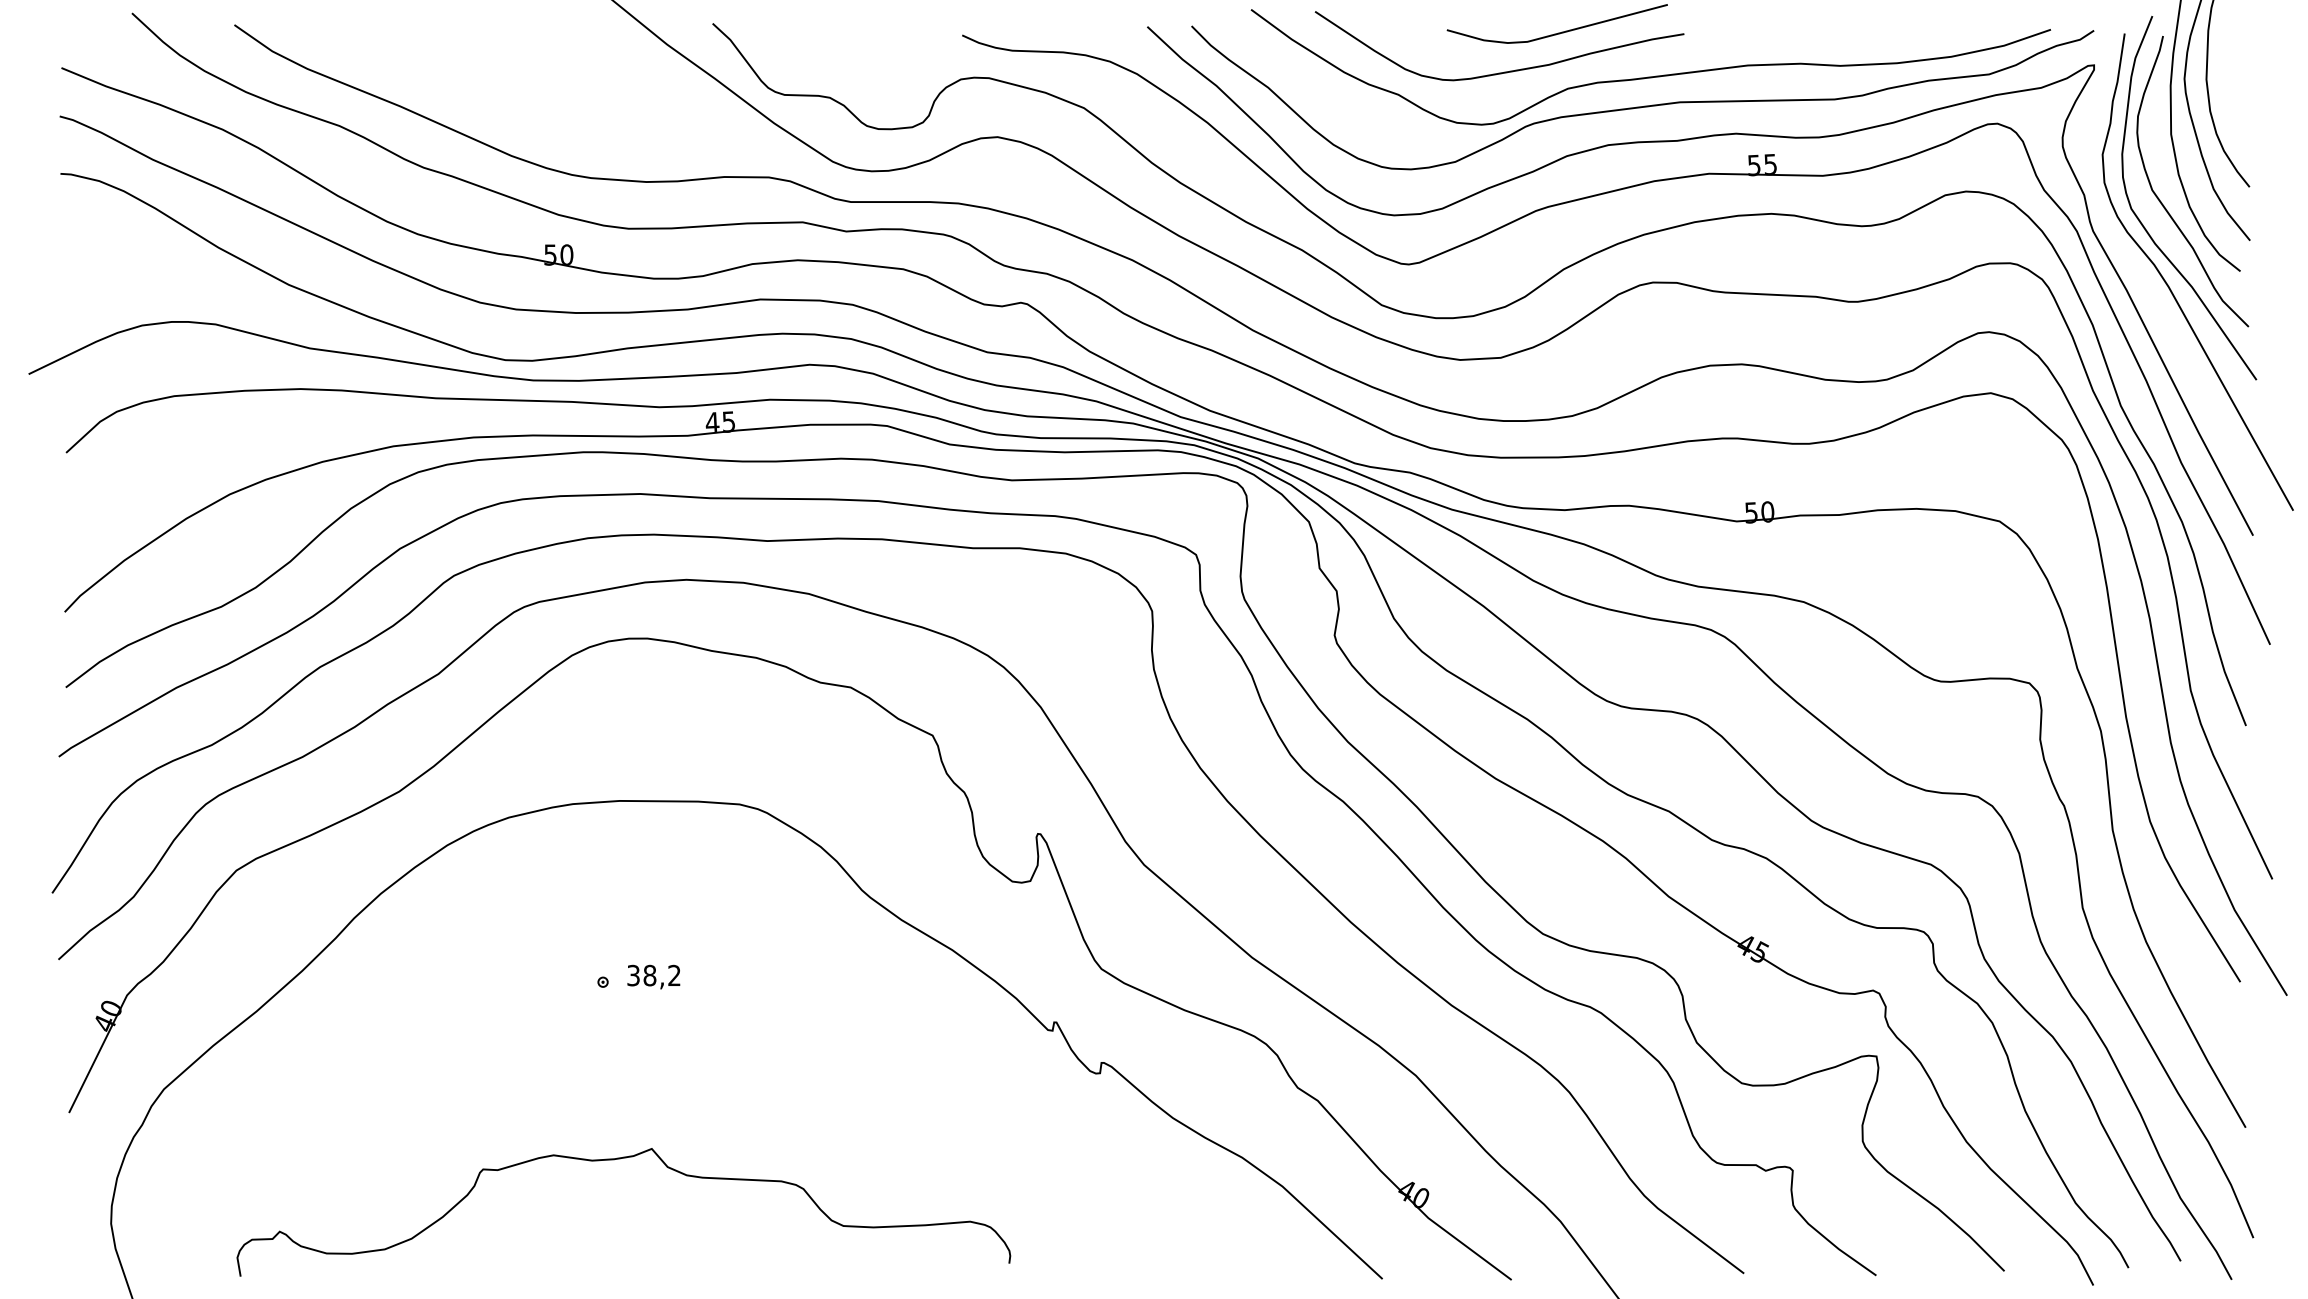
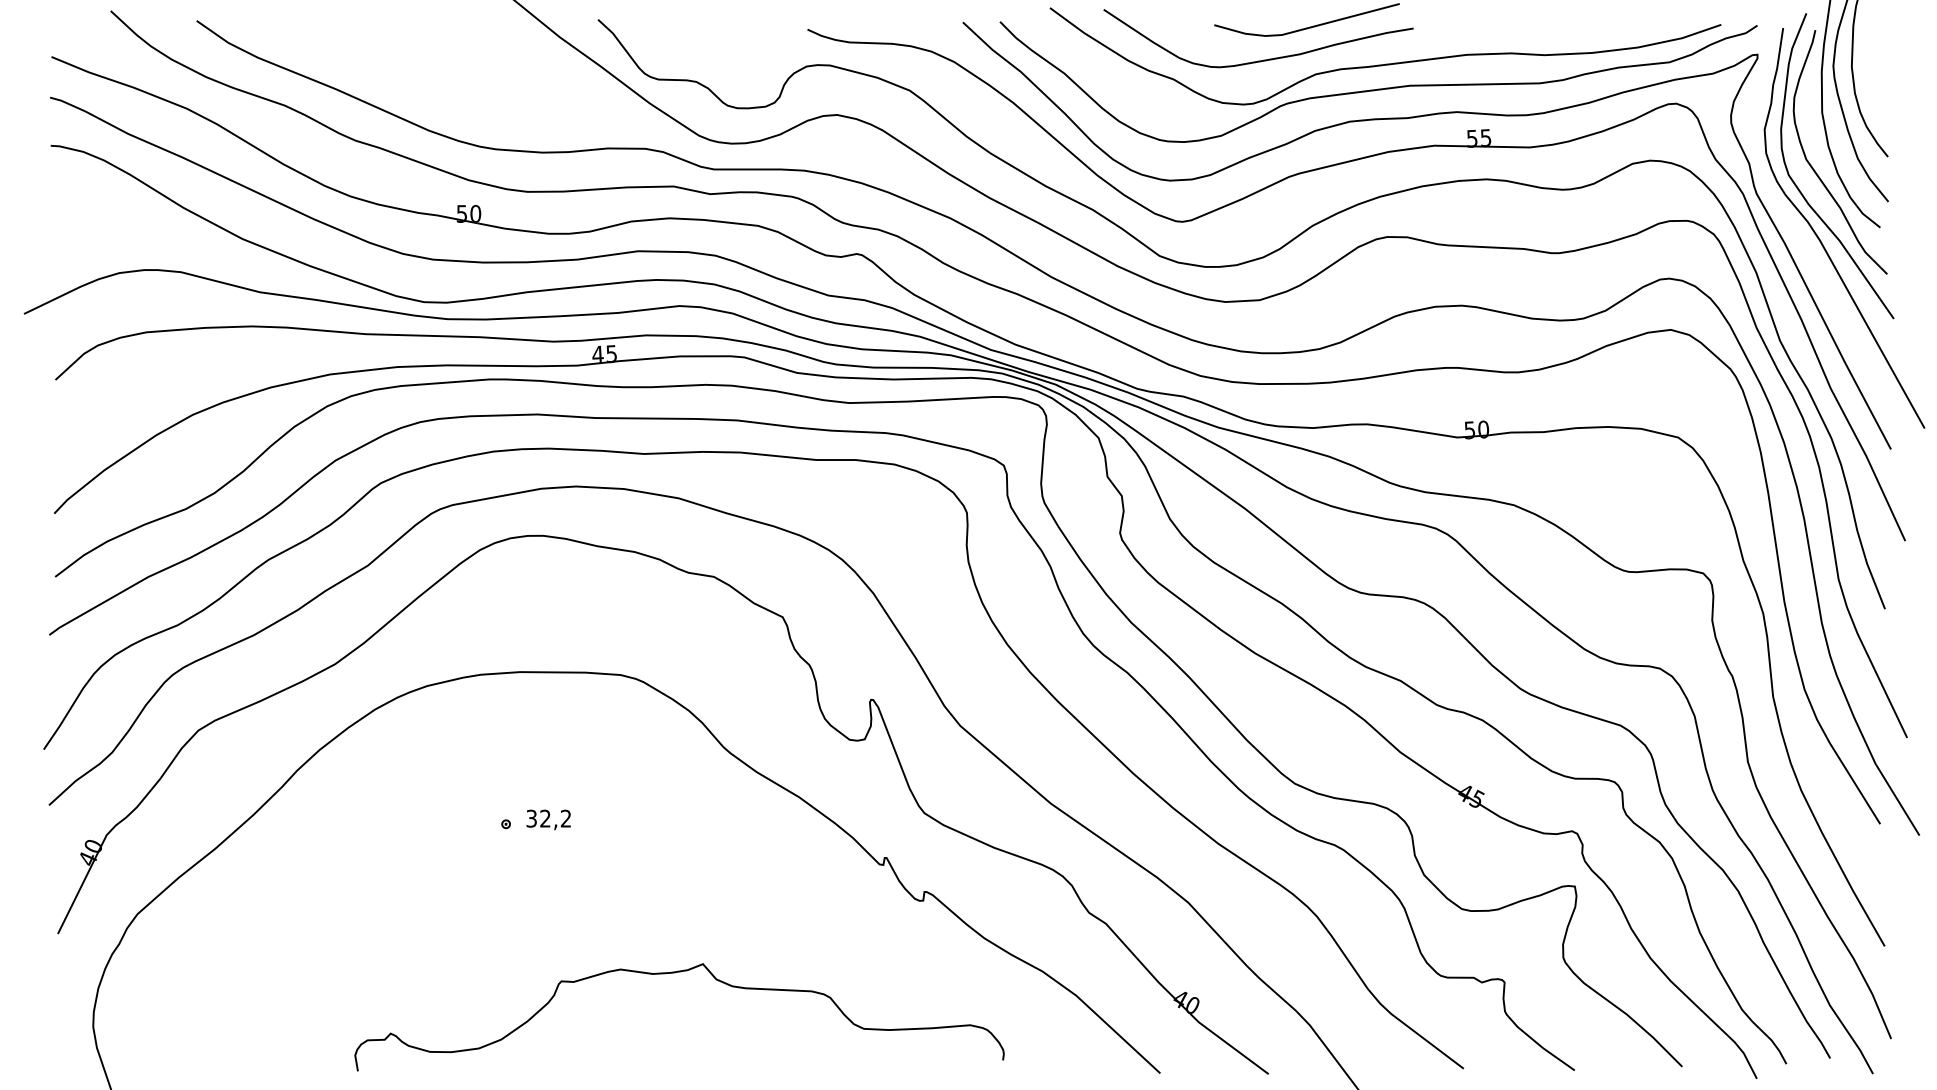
text: (649, 975) -> (545, 818), 38,2 -> 32,2
curve: (619, 1160) -> (675, 973), moved

